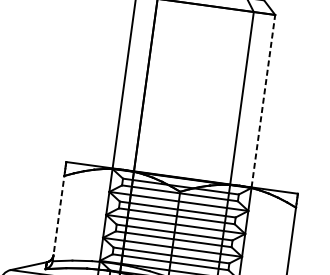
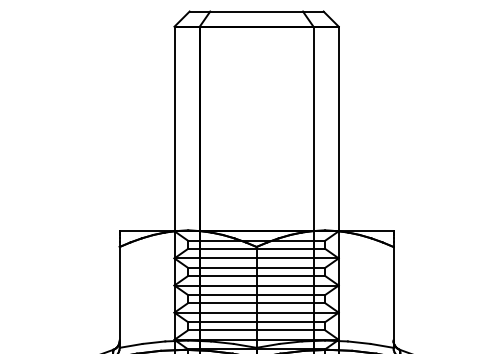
line: (263, 101) -> (338, 128), dashed -> solid
line: (58, 217) -> (119, 296), dashed -> solid

